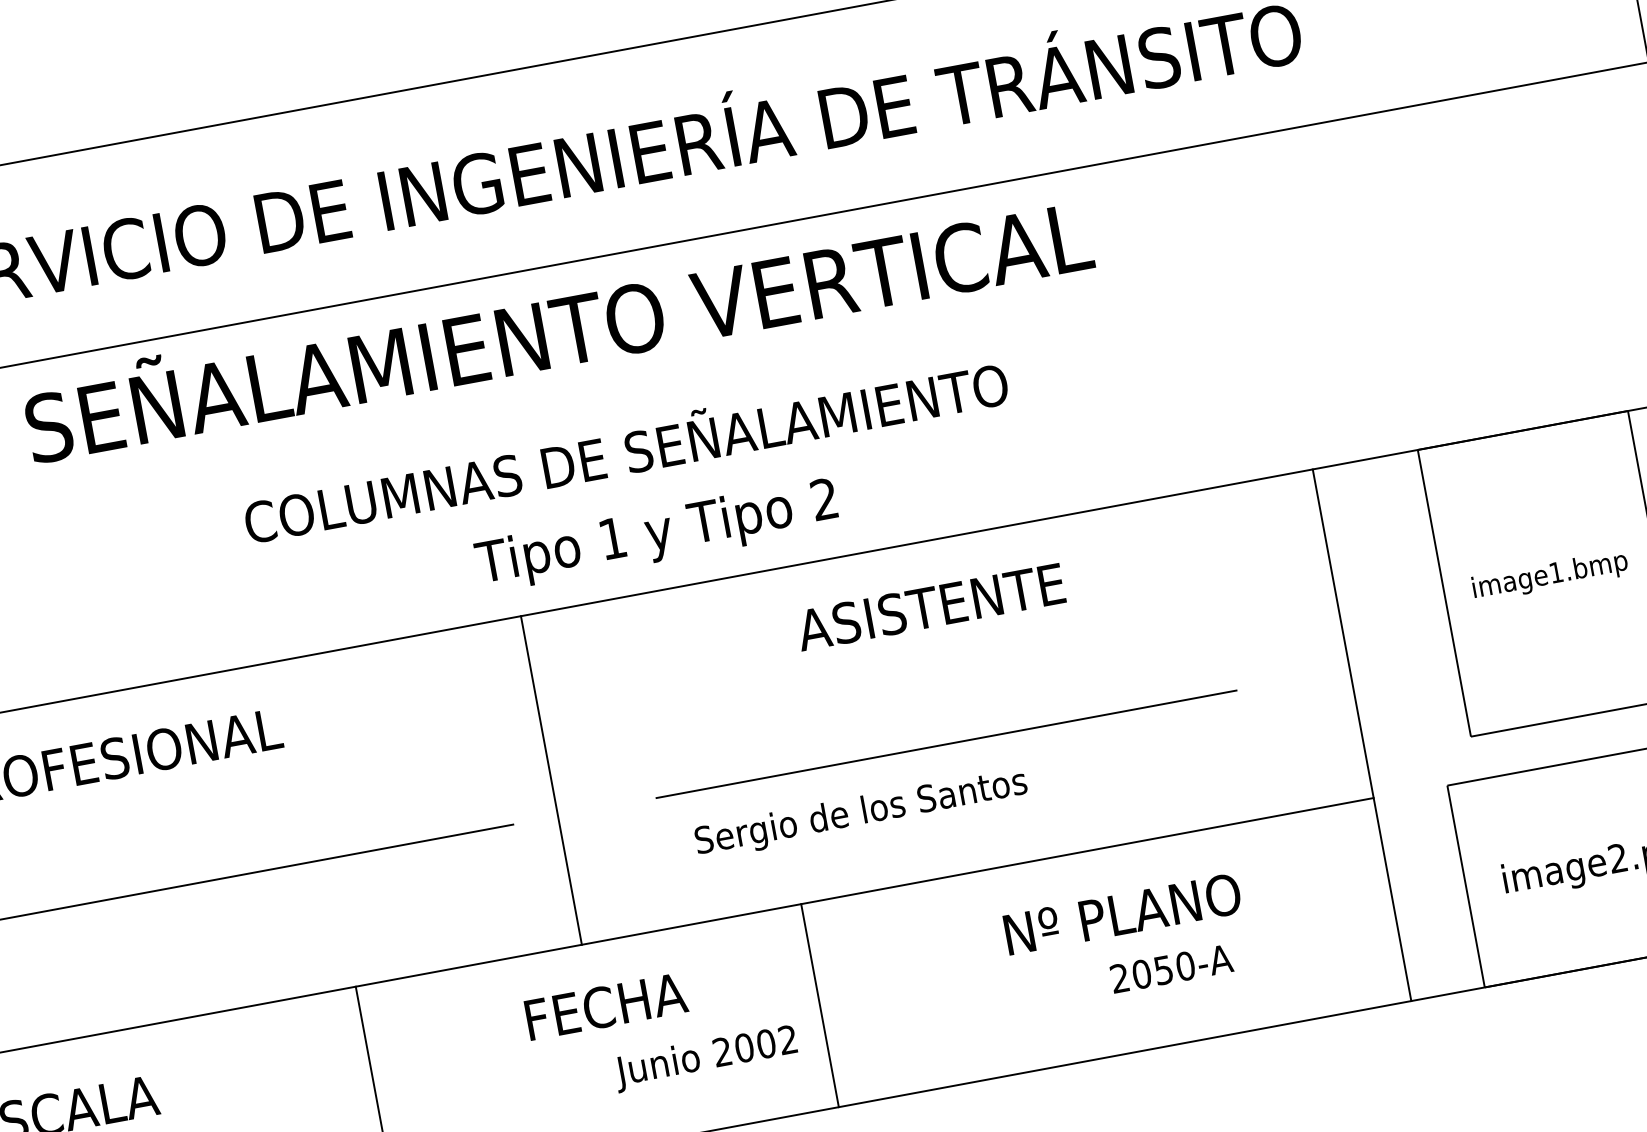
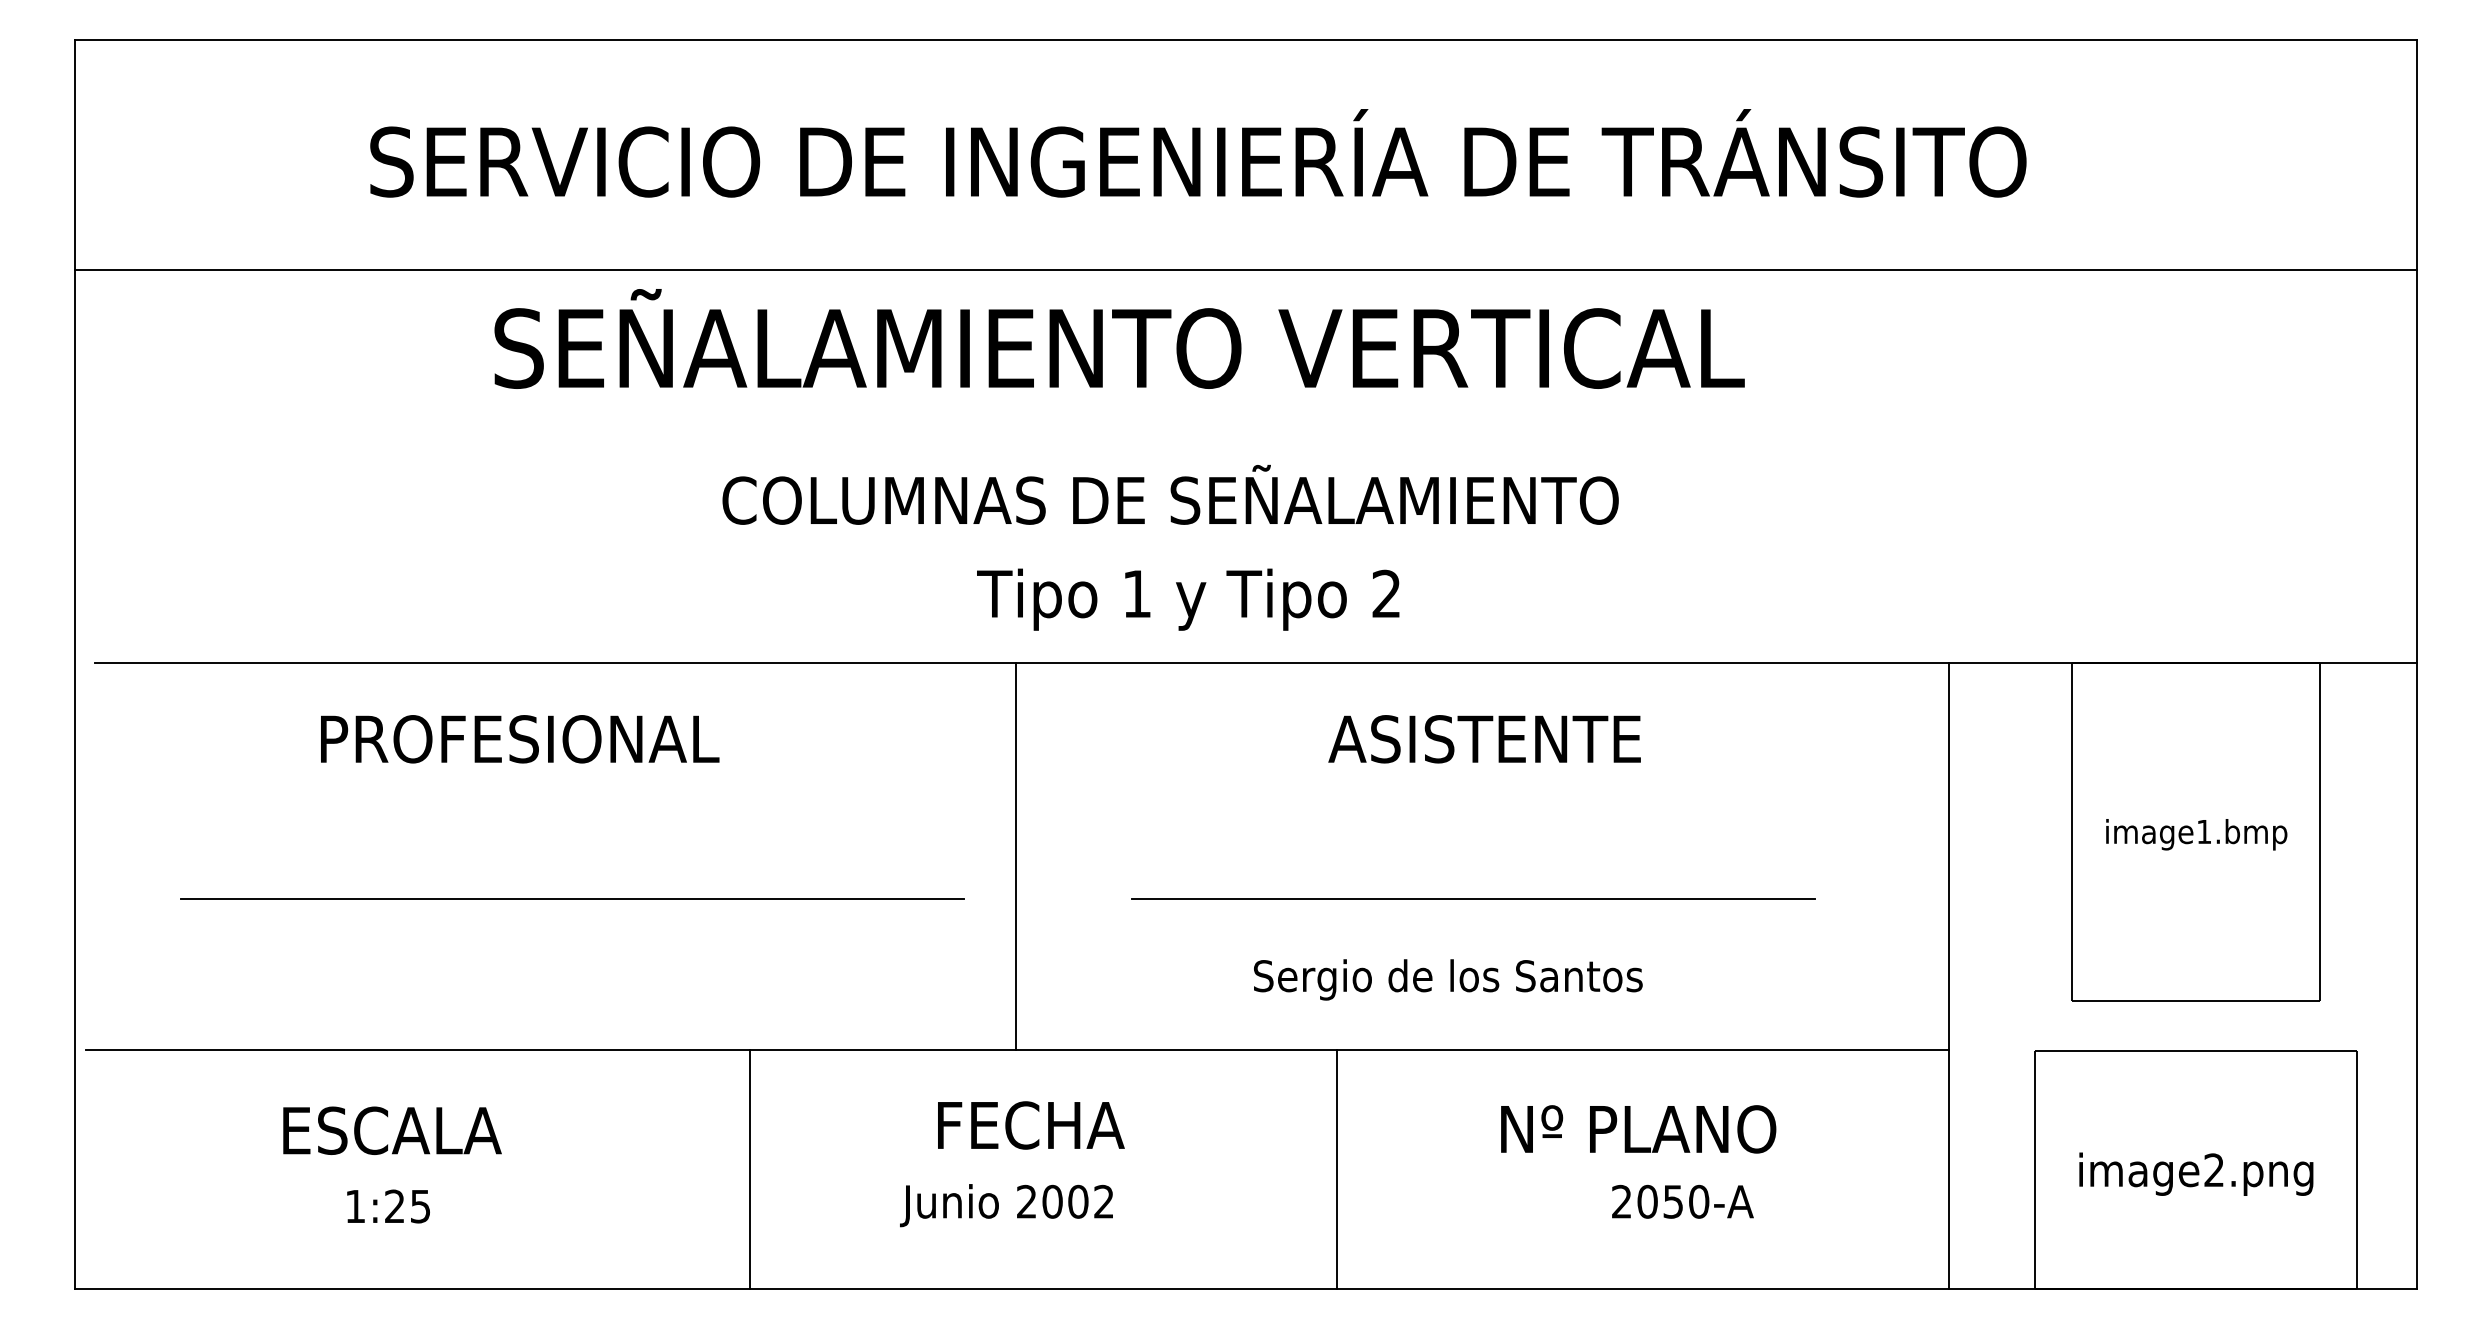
text: (861, 813) -> (1448, 979), moved
line: (819, 1005) -> (1336, 1169), moved
text: (705, 1058) -> (1006, 1205), moved

